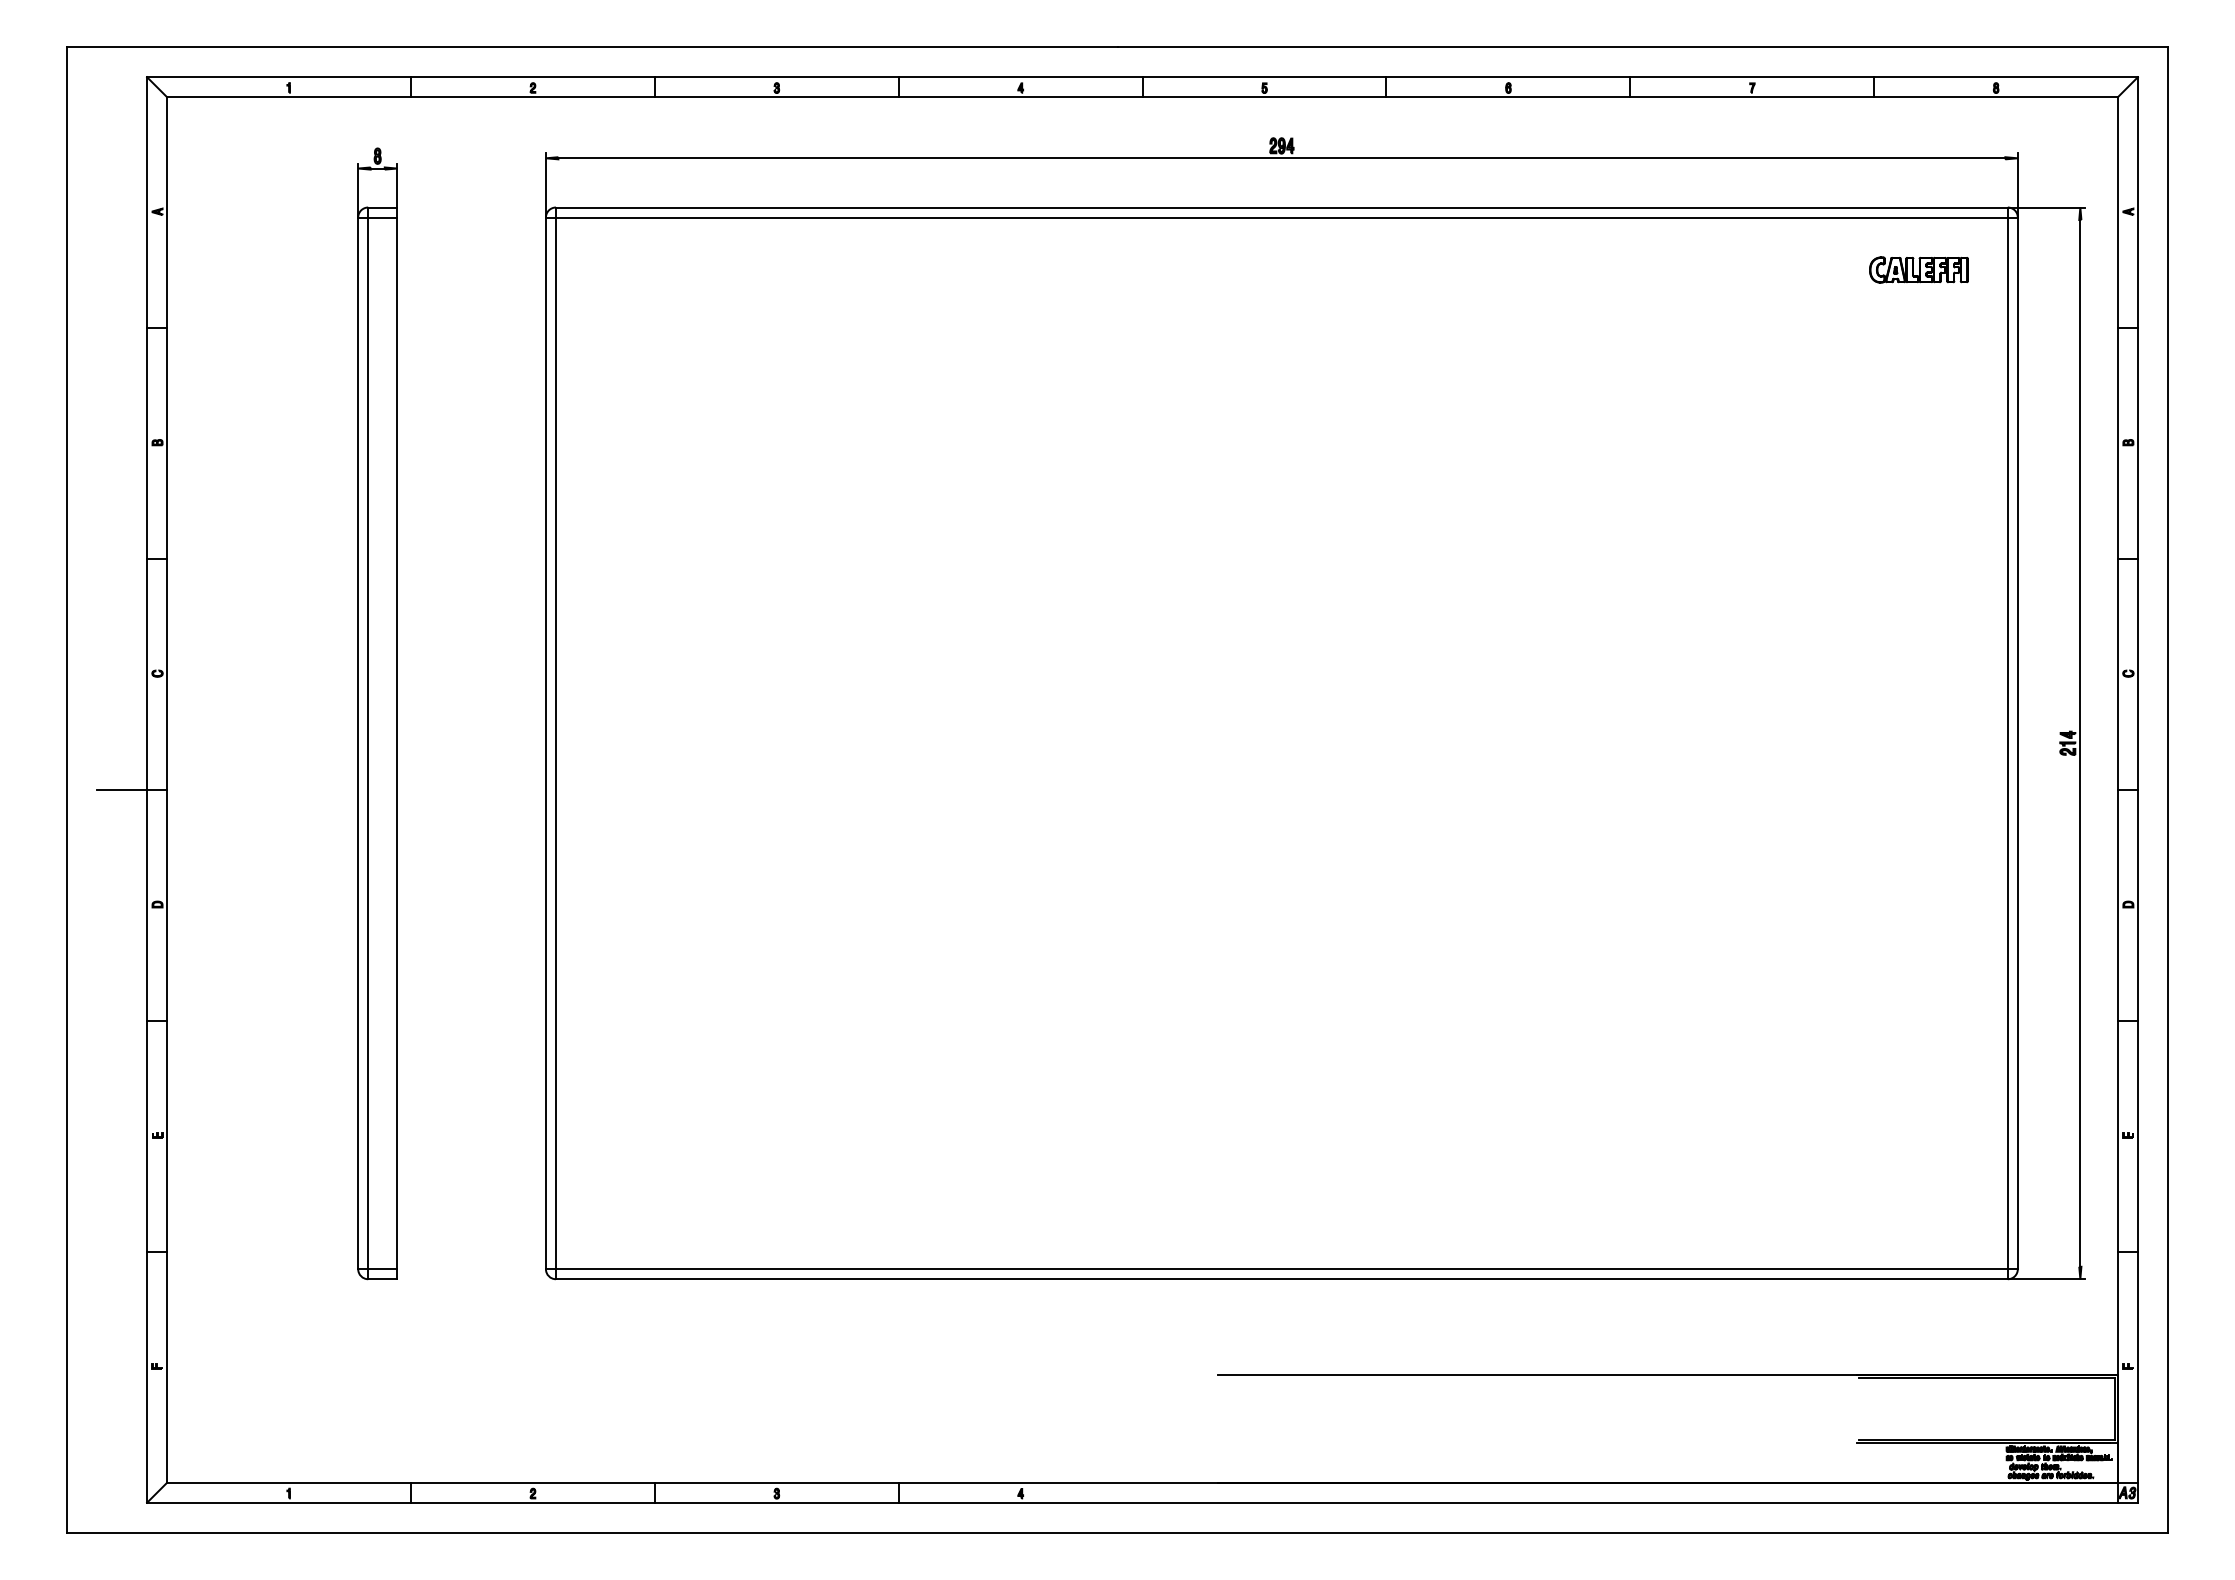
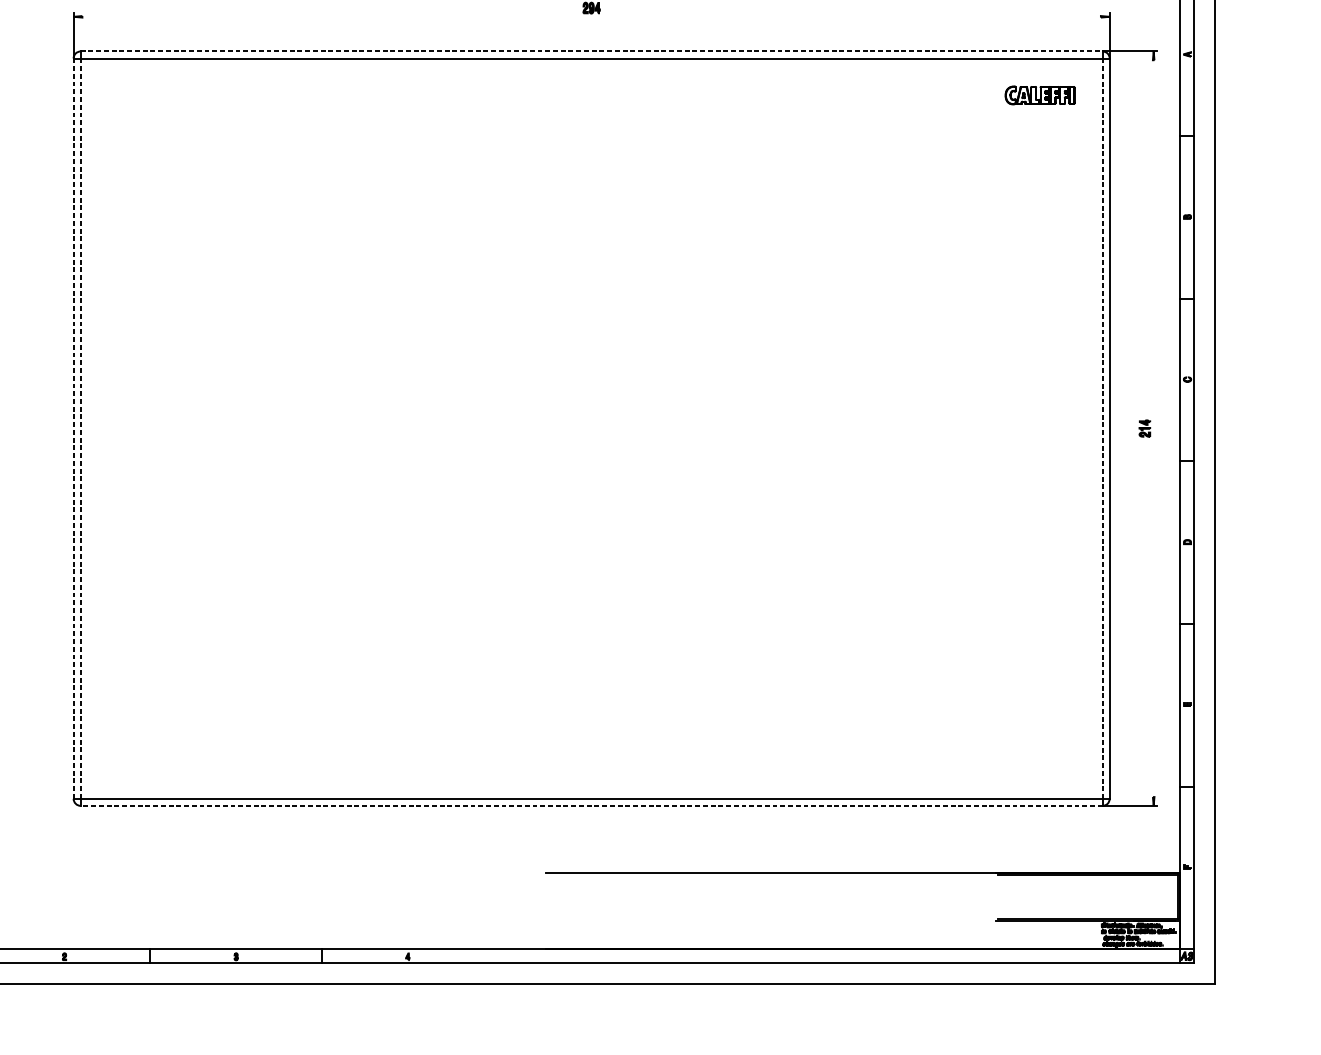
line: (1281, 158) -> (591, 16), removed
line: (1281, 207) -> (591, 51), solid -> dashed
line: (2080, 742) -> (1153, 428), removed
line: (545, 743) -> (73, 428), solid -> dashed
line: (555, 743) -> (80, 428), solid -> dashed
line: (2007, 743) -> (1102, 428), solid -> dashed
line: (1281, 1279) -> (591, 806), solid -> dashed

